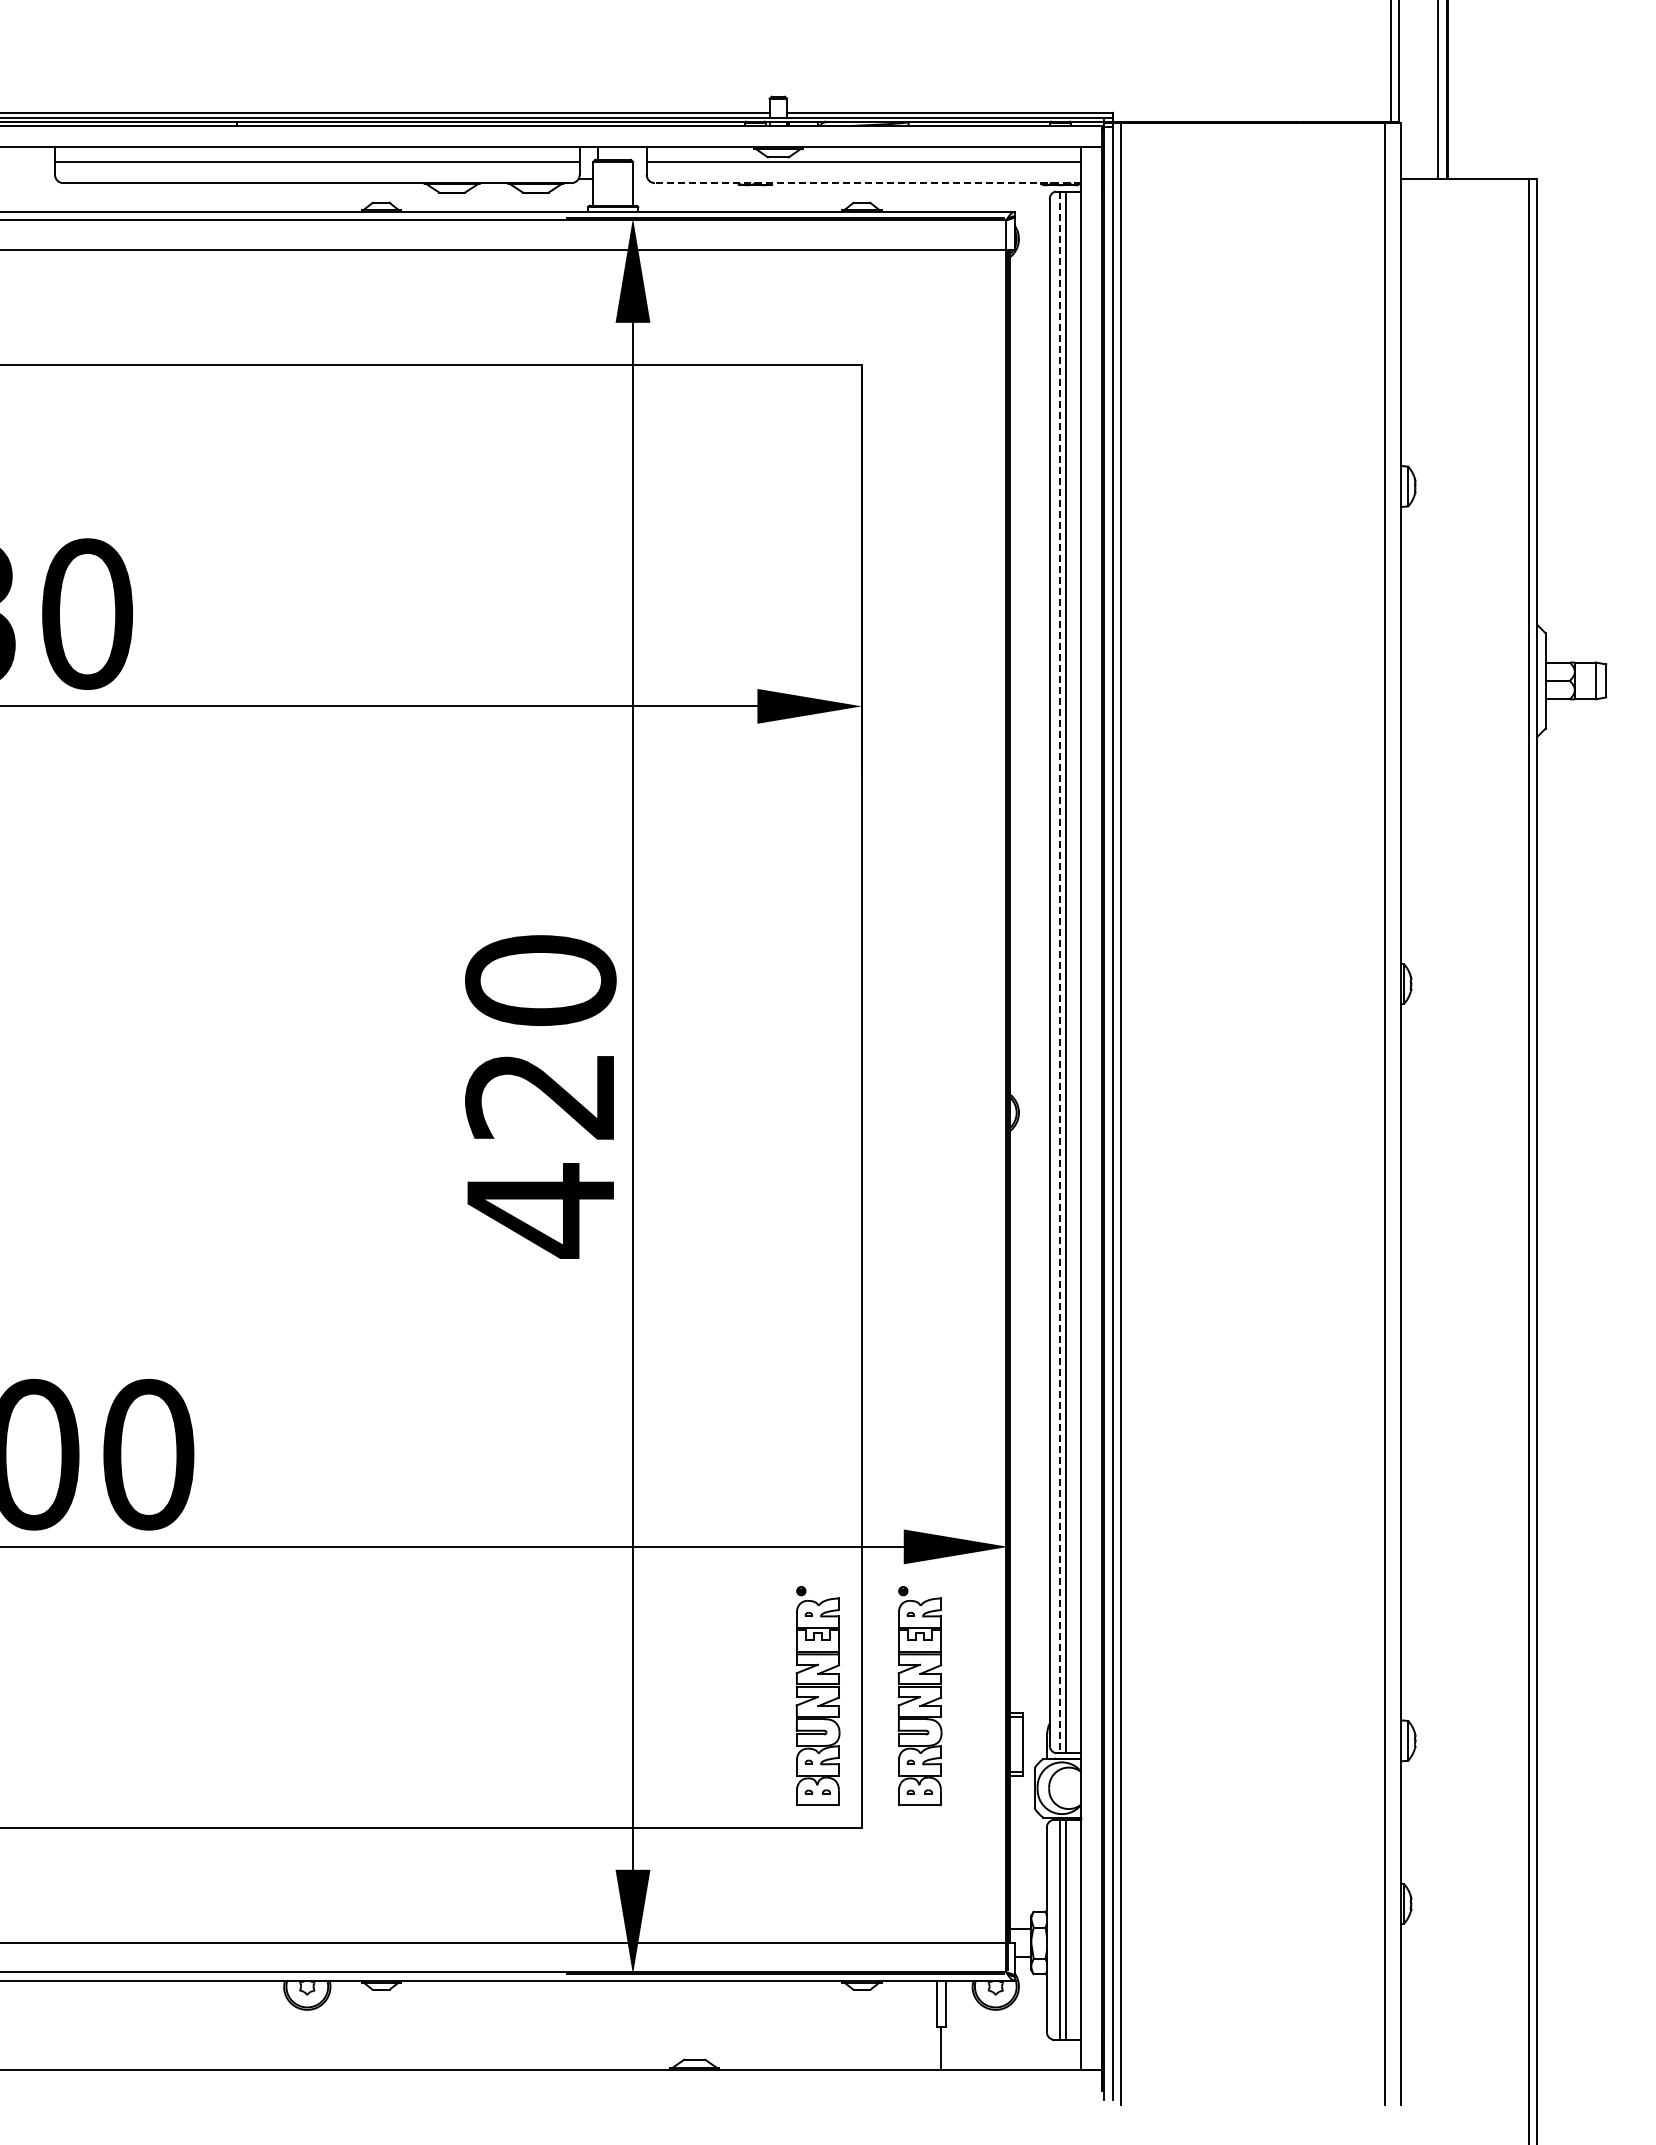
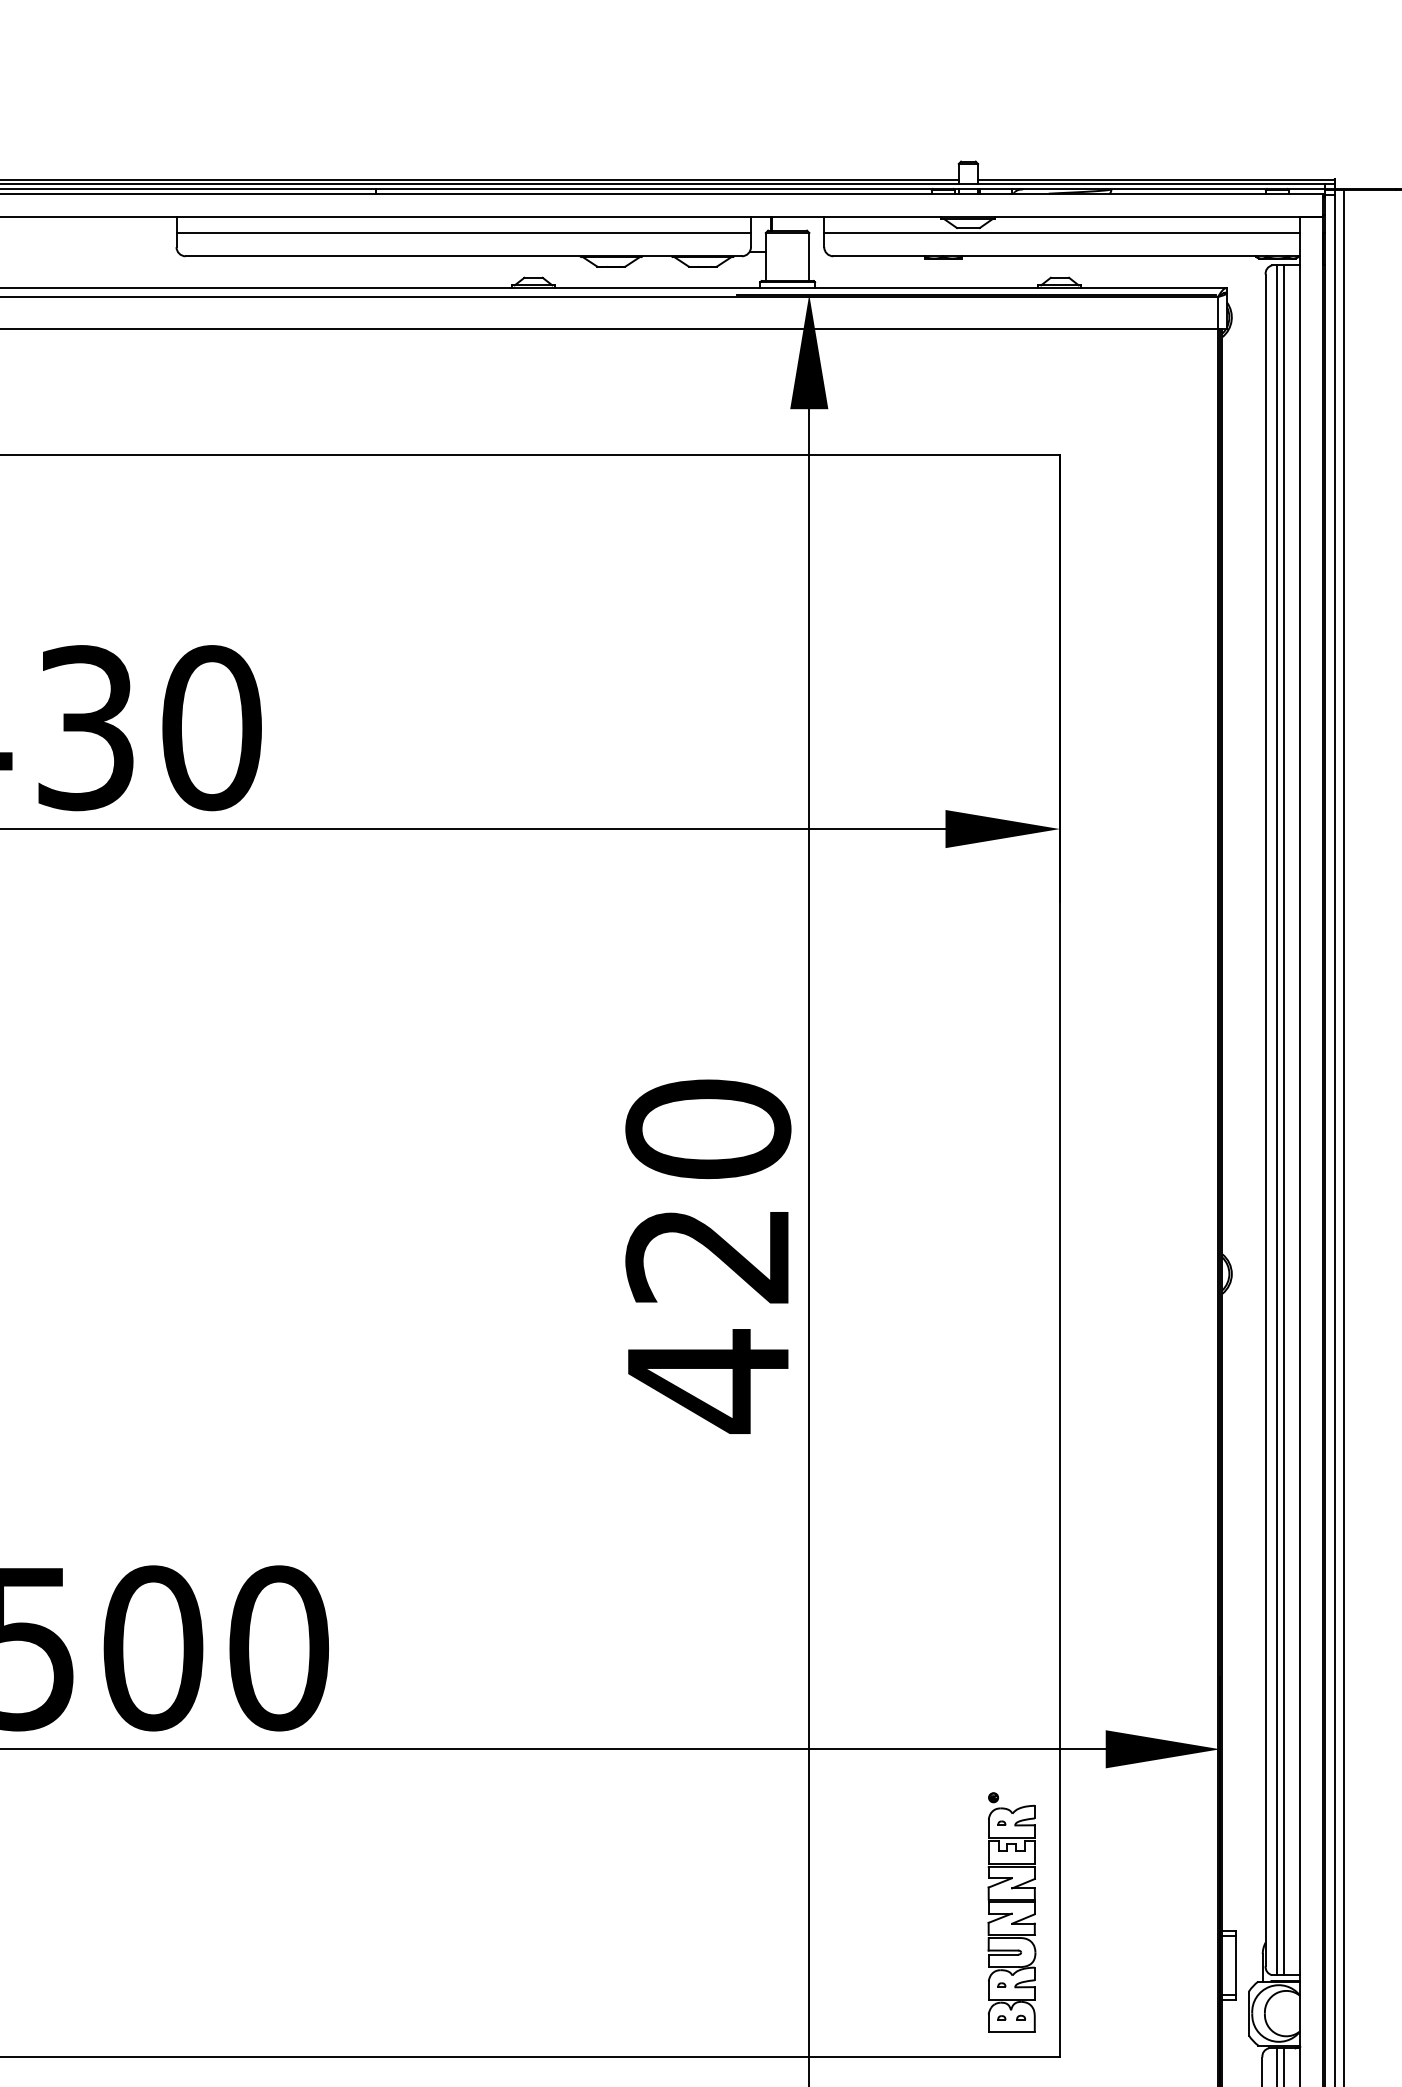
line: (867, 183) -> (1066, 256), dashed -> solid
line: (1060, 972) -> (1277, 1120), dashed -> solid
part: (919, 1695) -> (1122, 1911), removed

